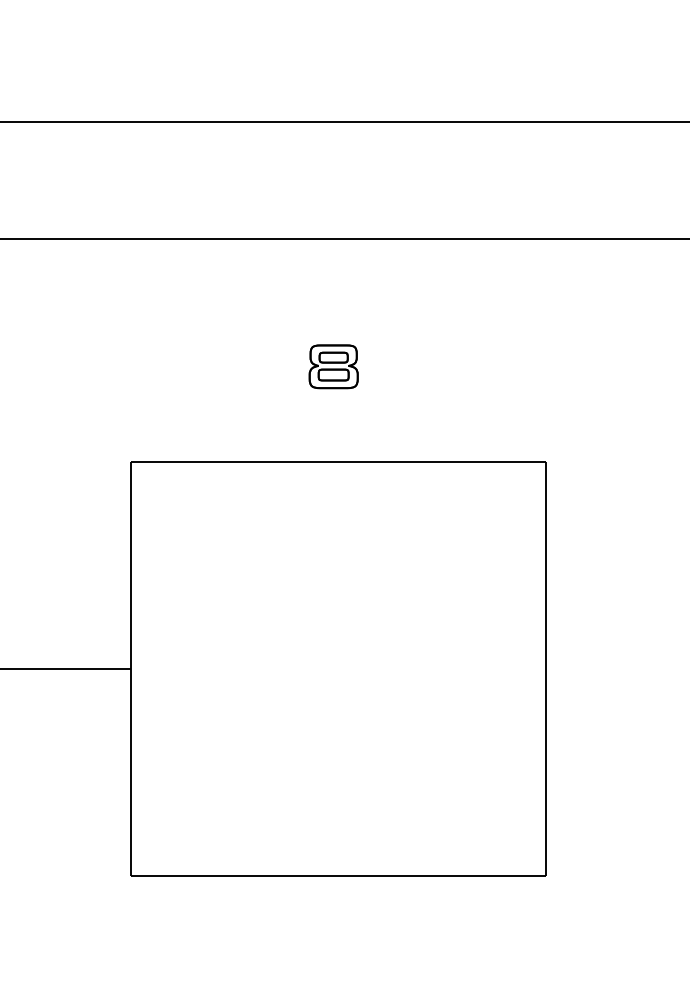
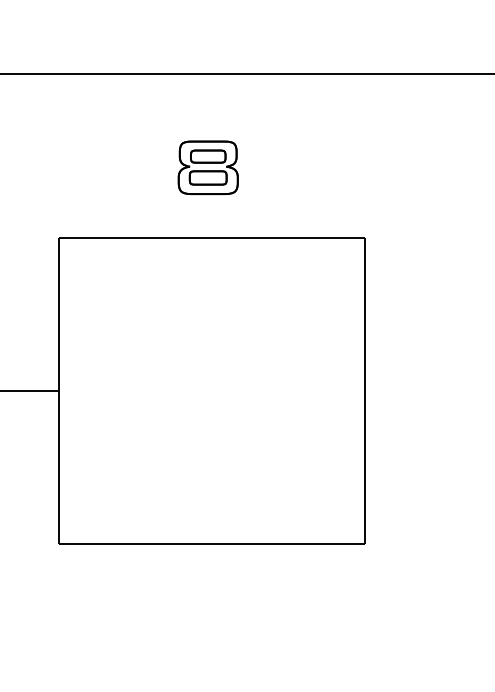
part: (333, 366) -> (208, 167), size x1.67

